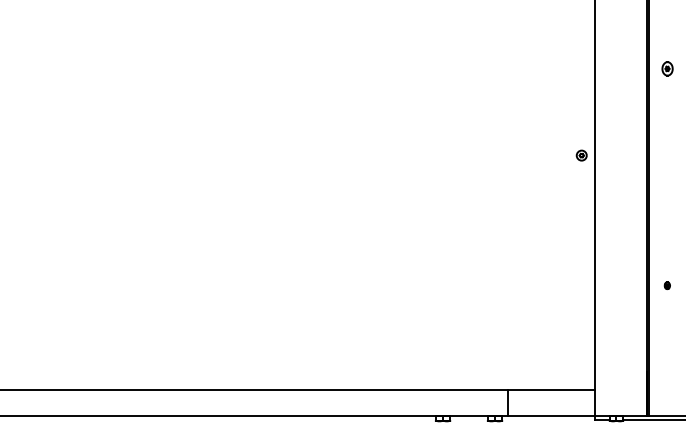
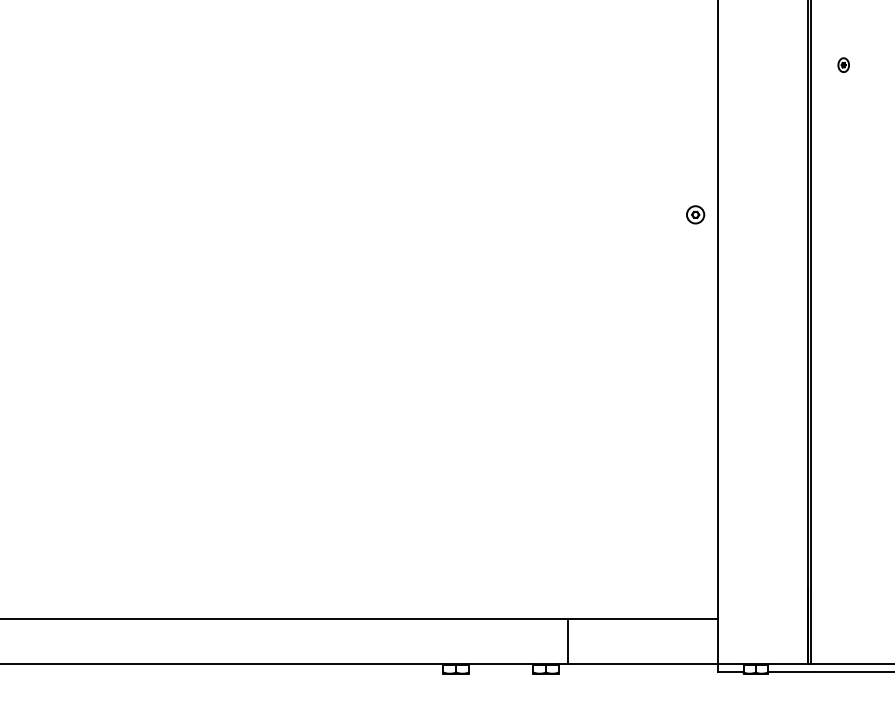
part: (667, 68) -> (843, 64), size x0.6
part: (666, 285) -> (841, 439), removed

